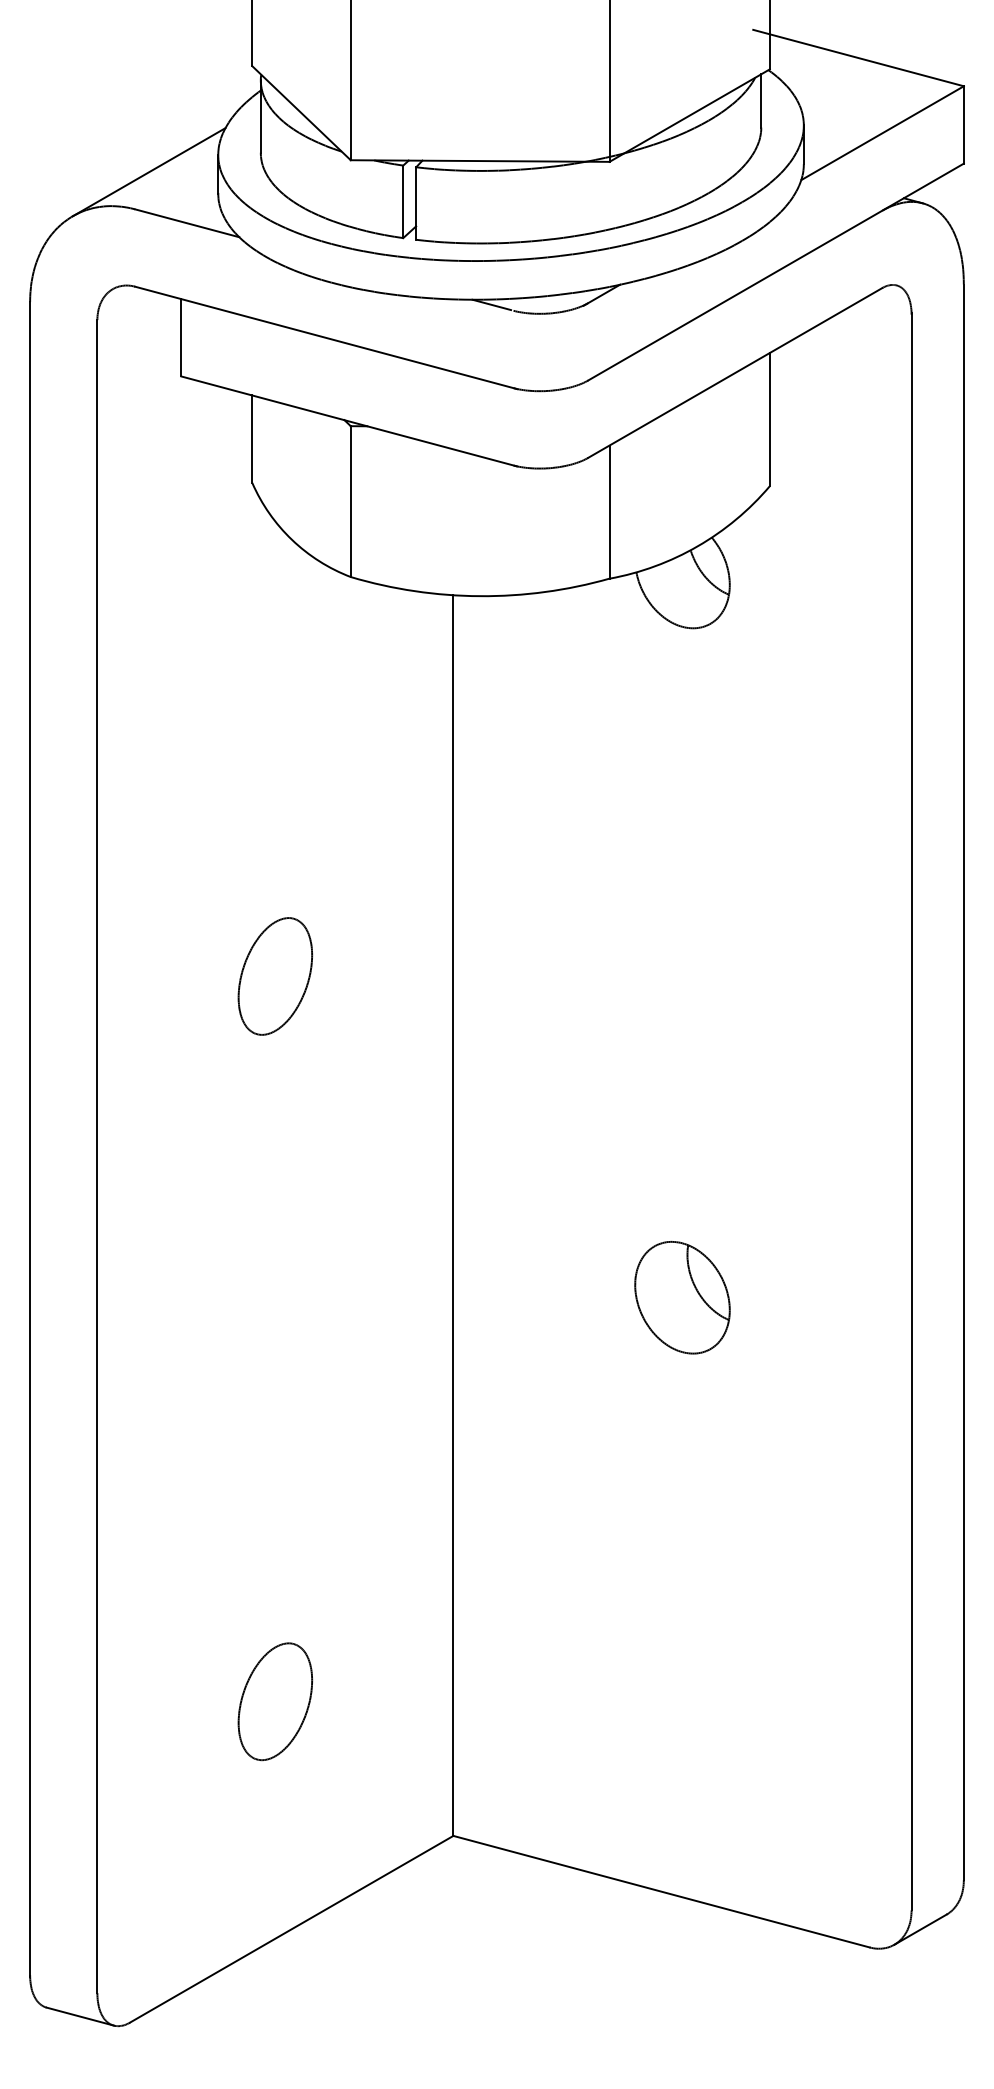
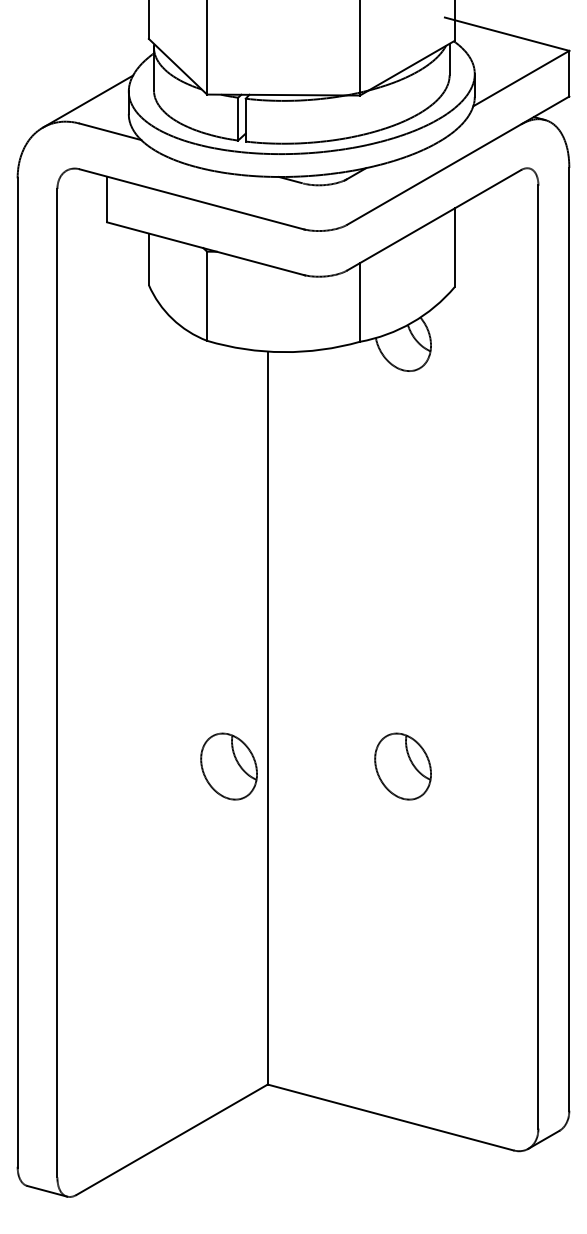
part: (275, 975) -> (162, 576), removed
part: (386, 1297) -> (228, 766), added
part: (275, 1700) -> (162, 1004), removed

